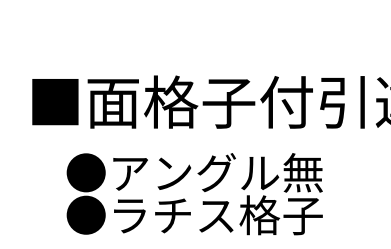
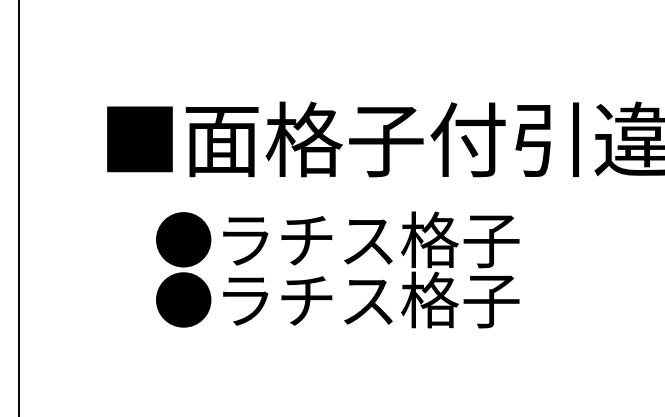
text: (217, 172) -> (370, 239), ●アングル無 -> ●ラチス格子

